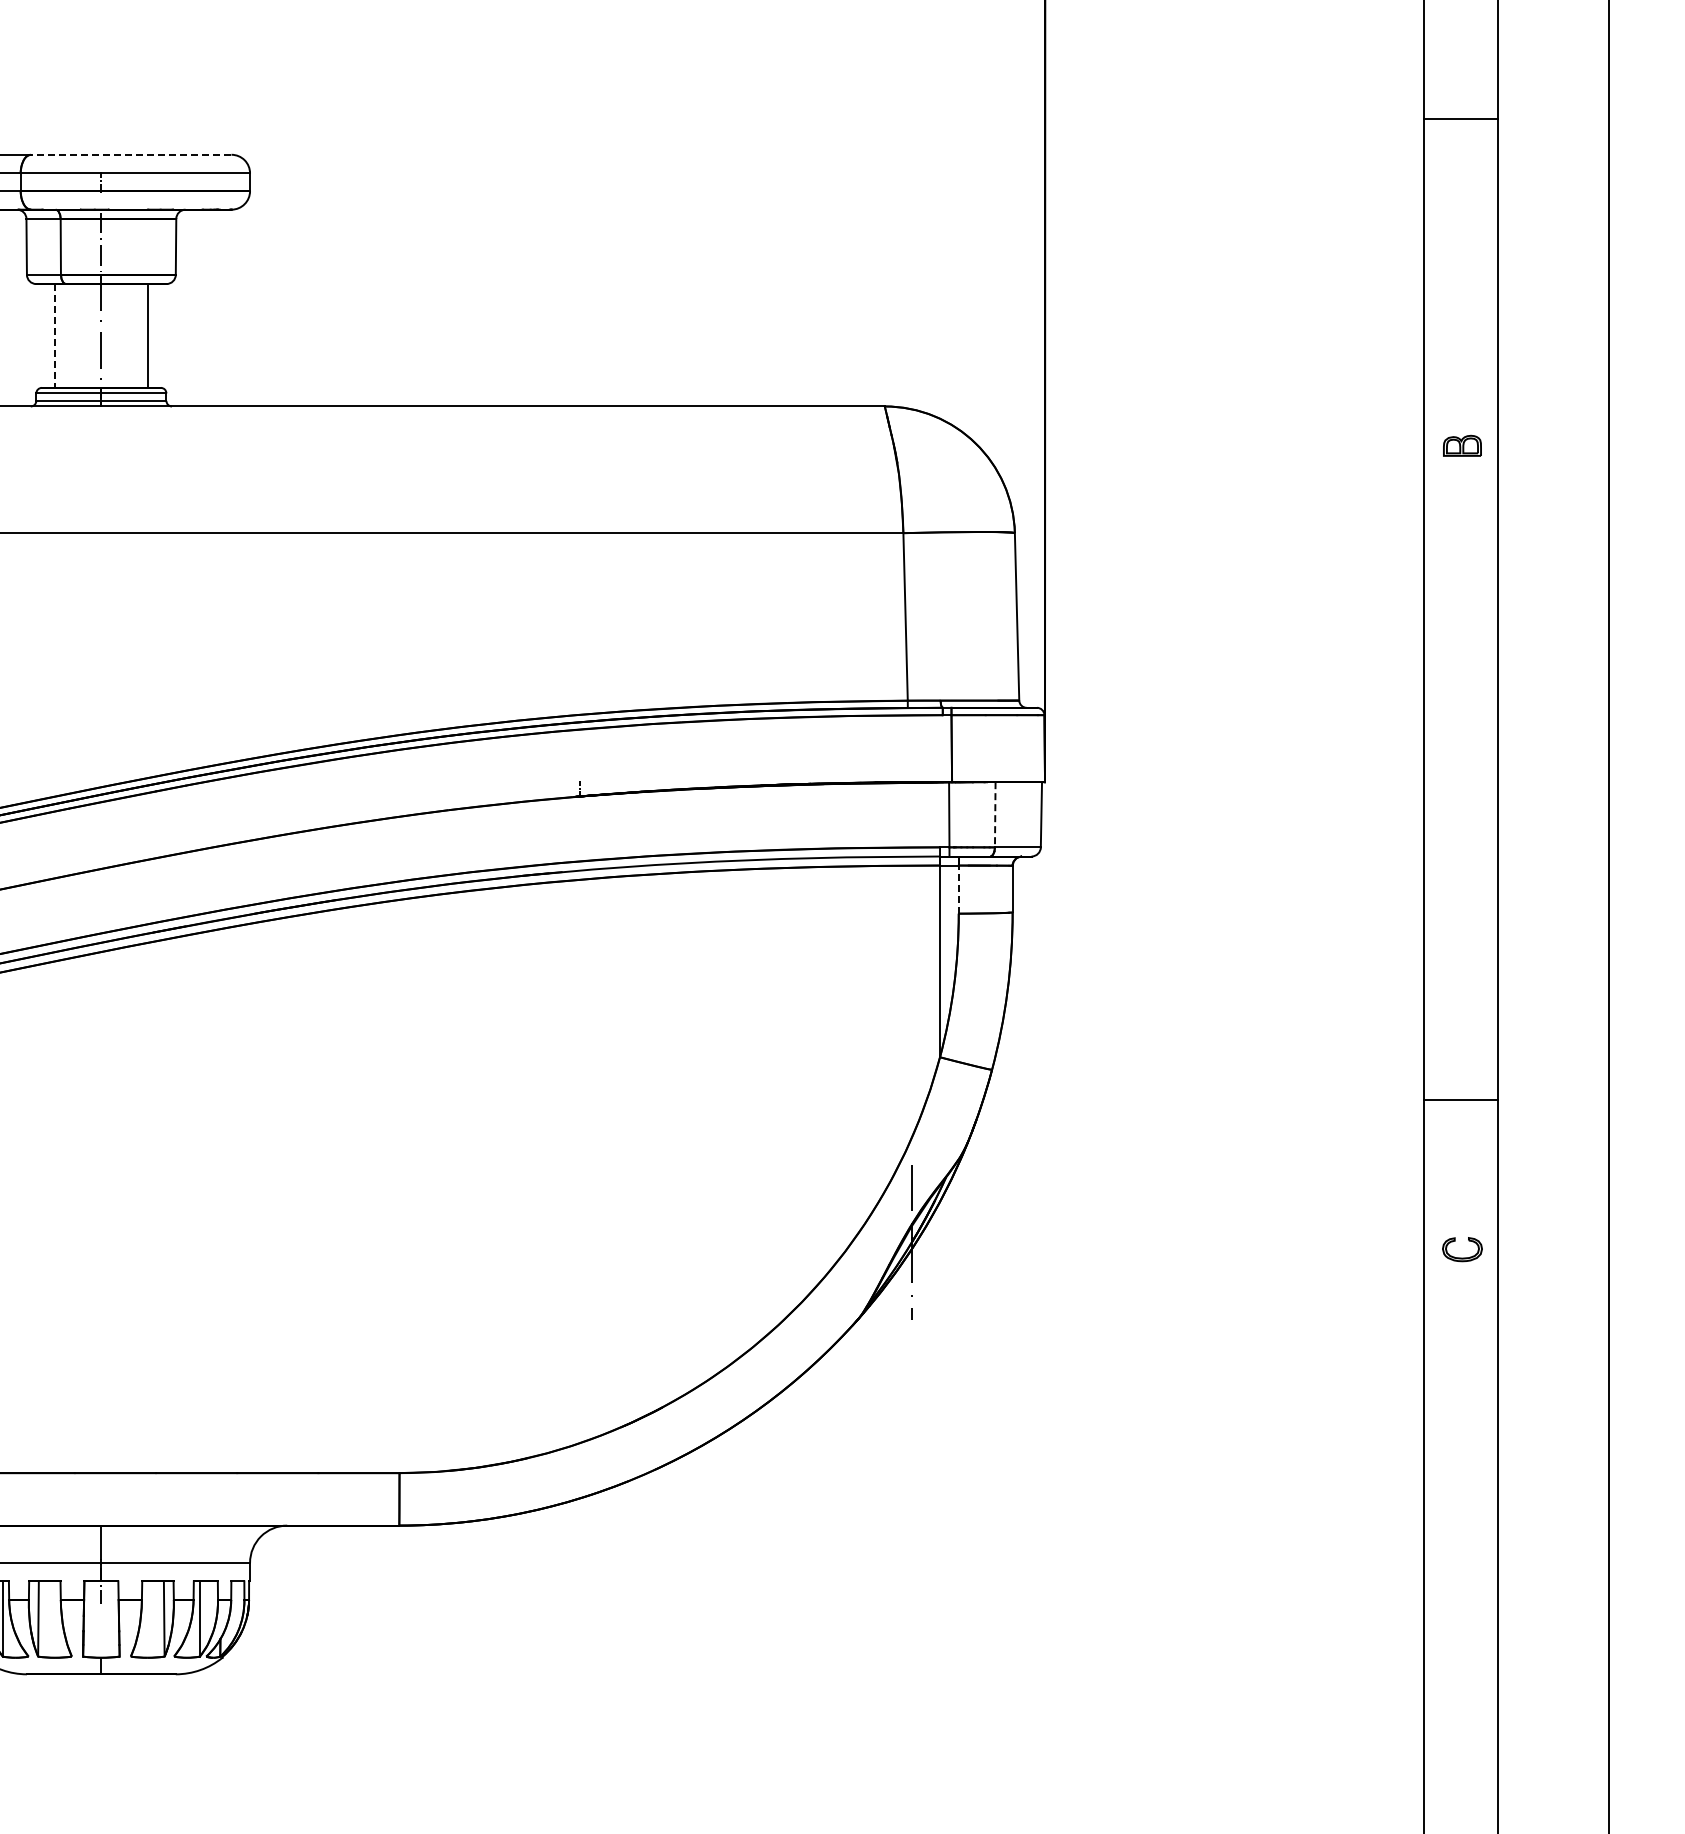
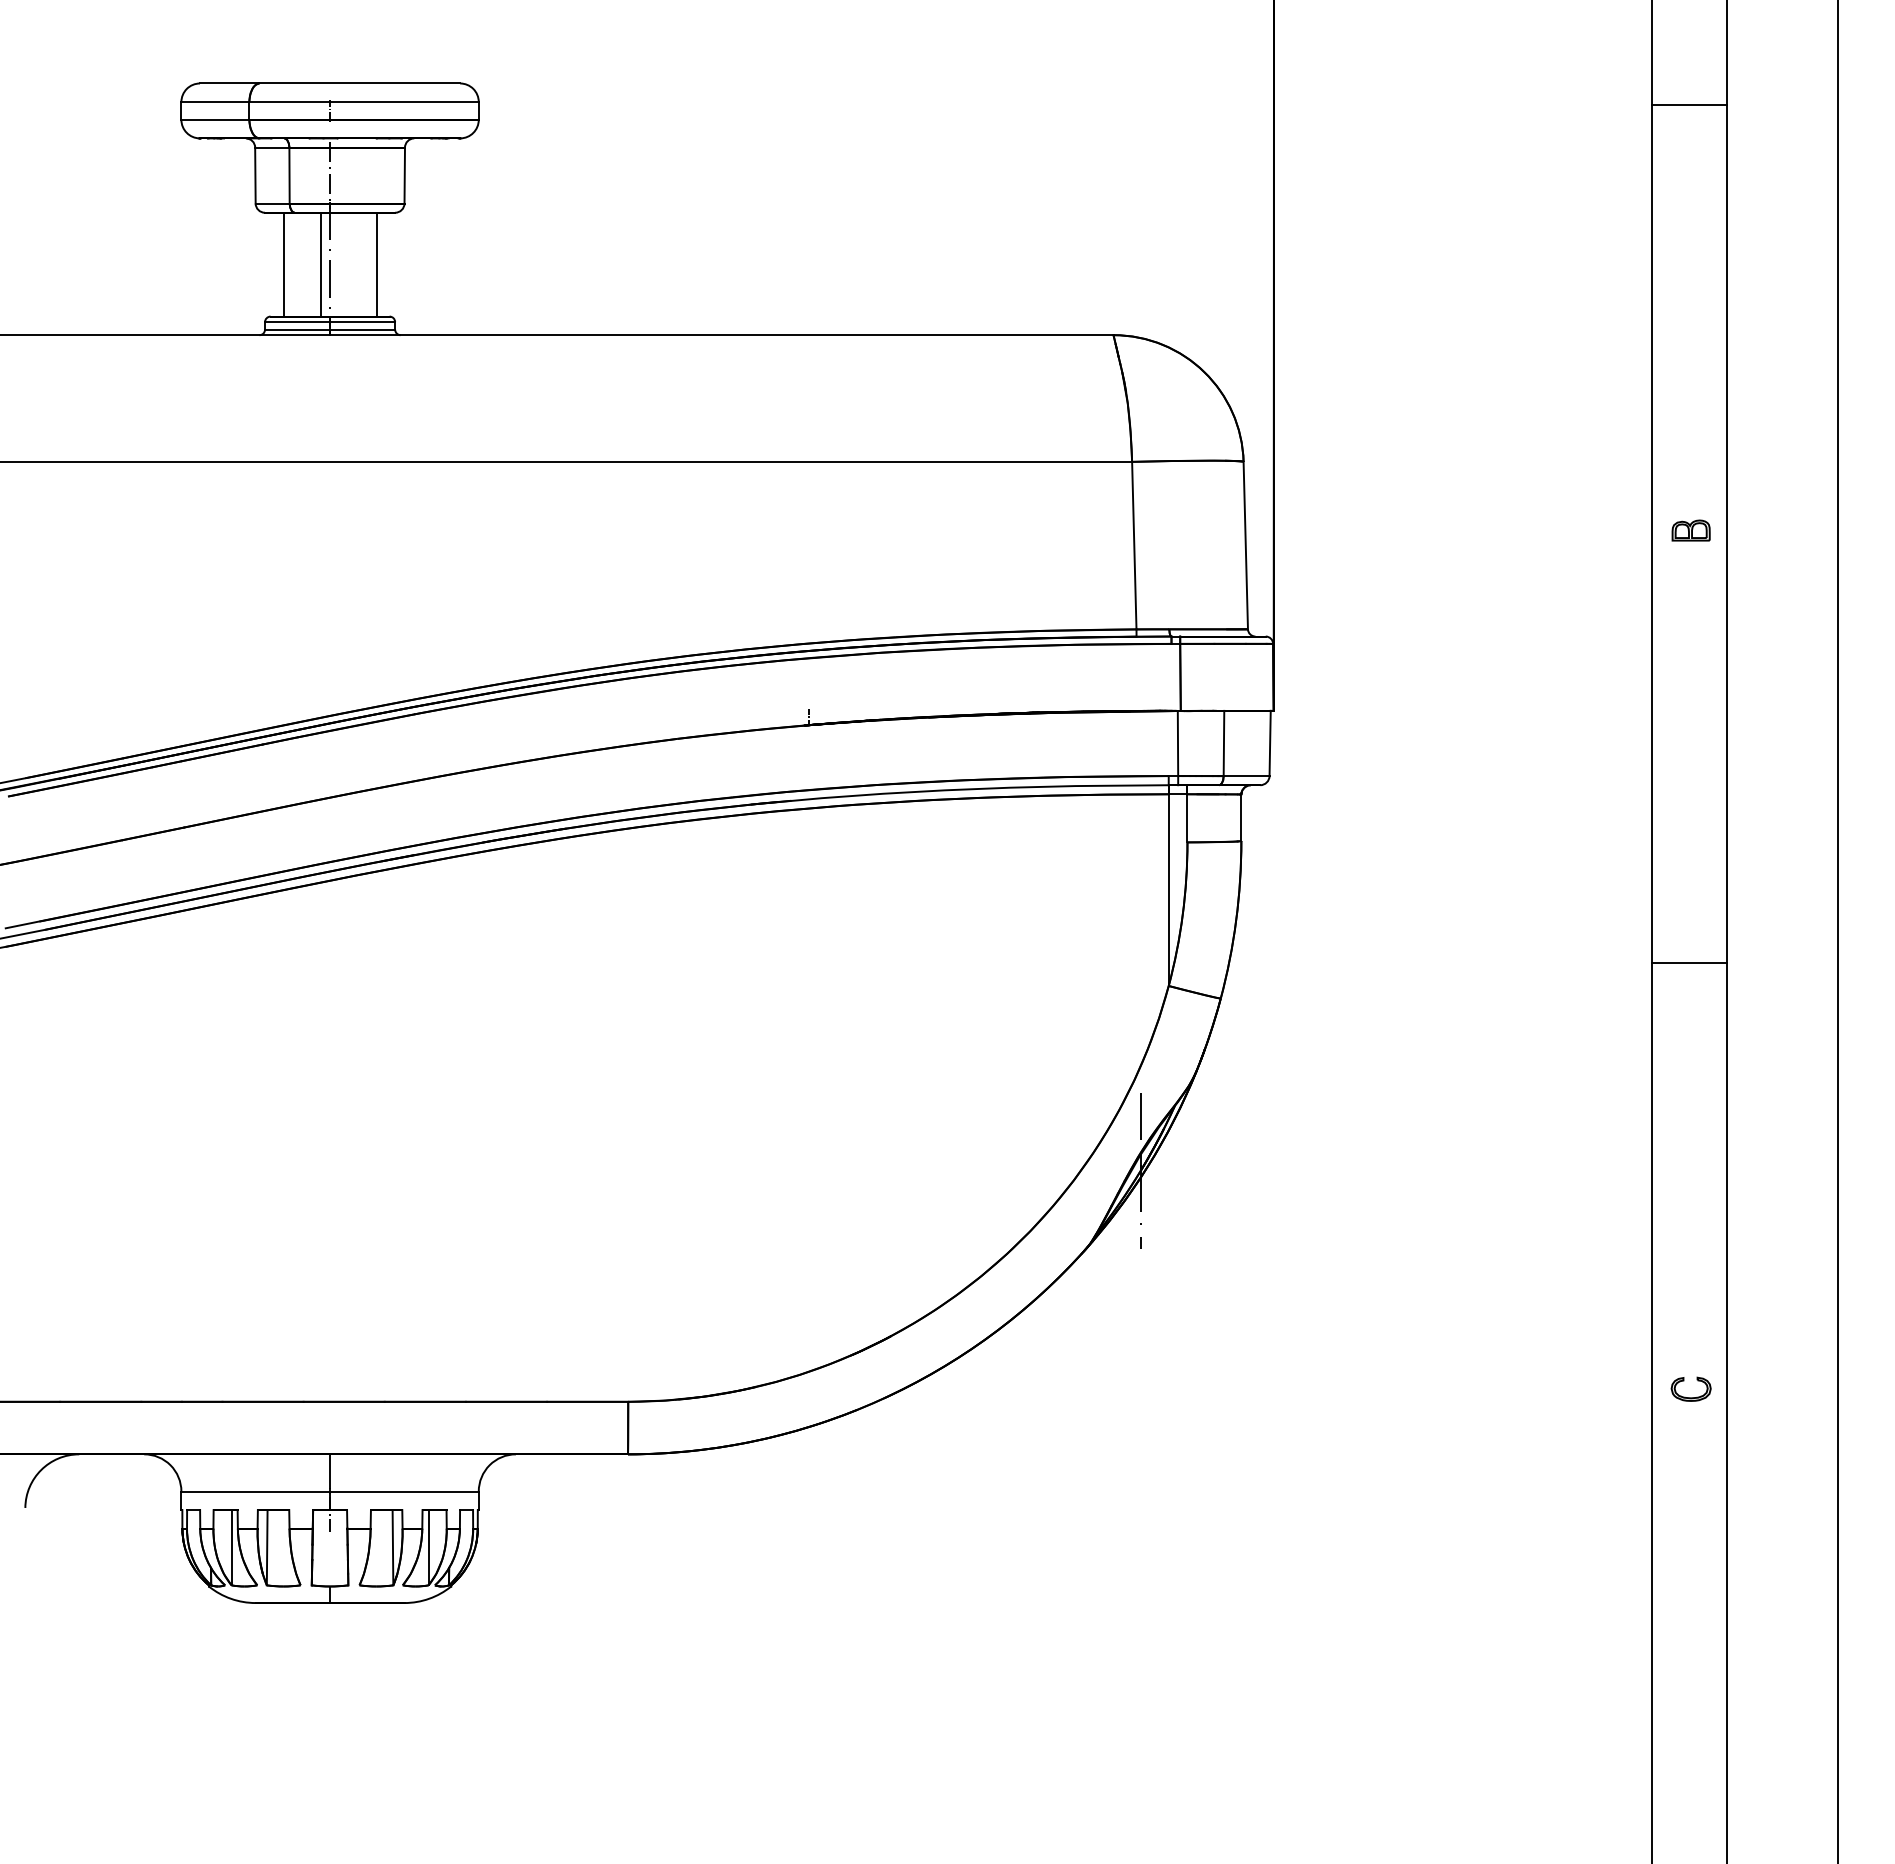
line: (1460, 118) -> (1689, 105), moved
line: (130, 154) -> (359, 83), dashed -> solid
line: (54, 335) -> (283, 264), dashed -> solid
line: (92, 335) -> (321, 264), added
part: (1461, 445) -> (1690, 530), moved
line: (994, 814) -> (1223, 743), dashed -> solid
line: (958, 888) -> (1187, 817), dashed -> solid
line: (1460, 1099) -> (1689, 963), moved
part: (1461, 1257) -> (1690, 1397), moved

